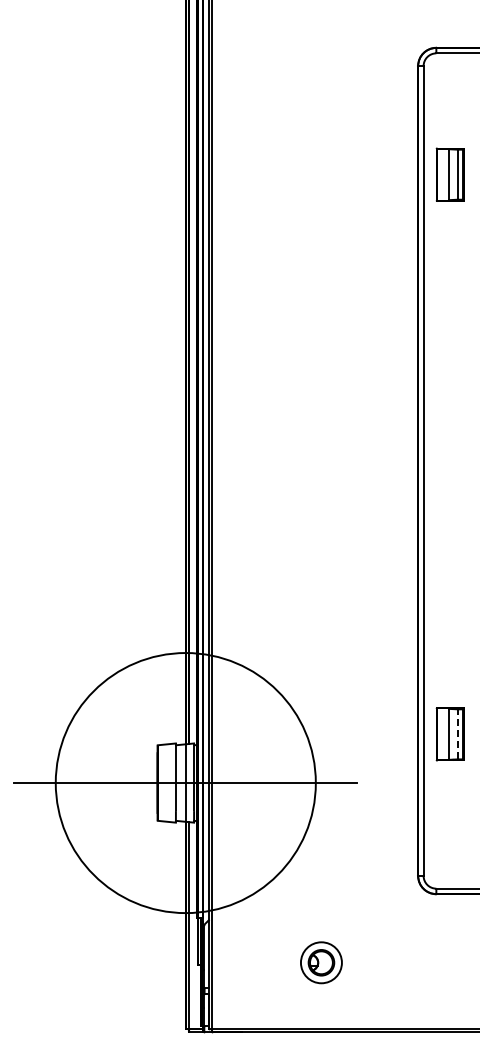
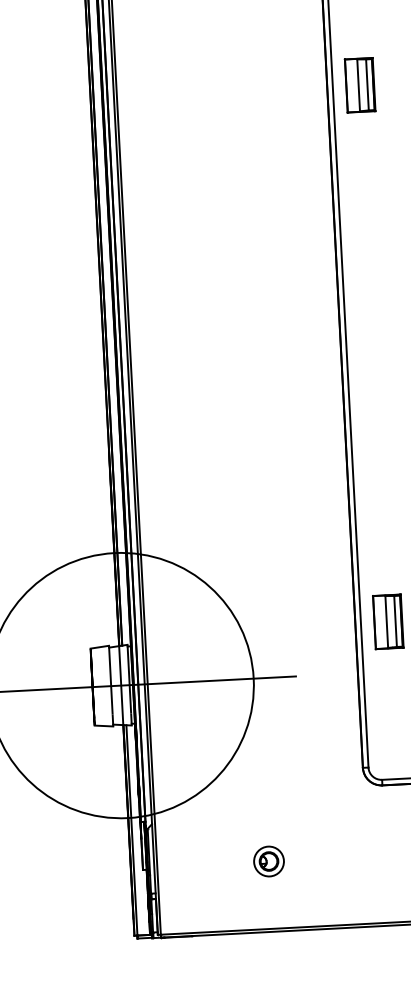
part: (449, 174) -> (359, 85), moved
line: (457, 733) -> (395, 620), dashed -> solid
part: (321, 962) -> (269, 861), size x0.71

